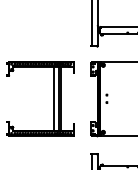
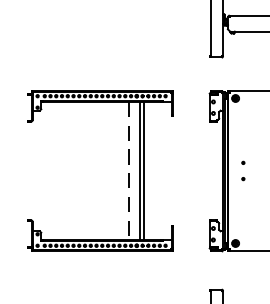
line: (54, 98) -> (130, 170), solid -> dashed

